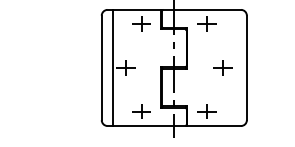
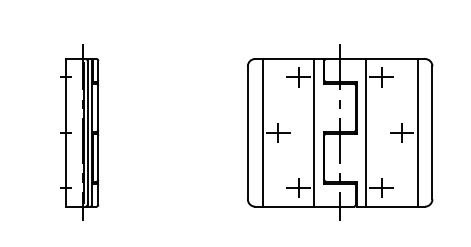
line: (154, 67) -> (314, 132), added
line: (194, 67) -> (365, 132), added
line: (235, 67) -> (417, 132), added

